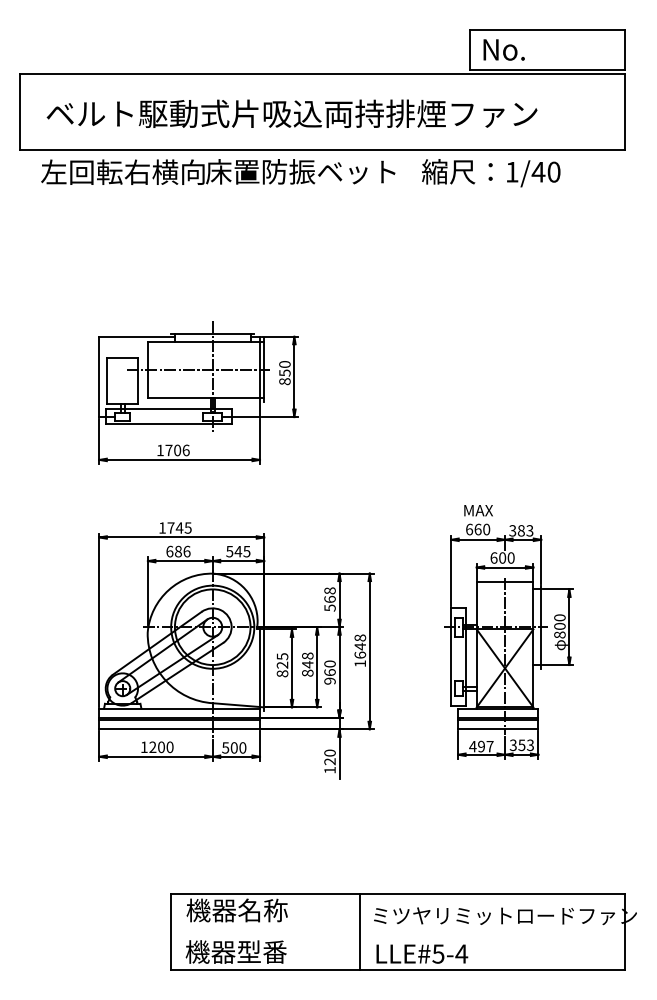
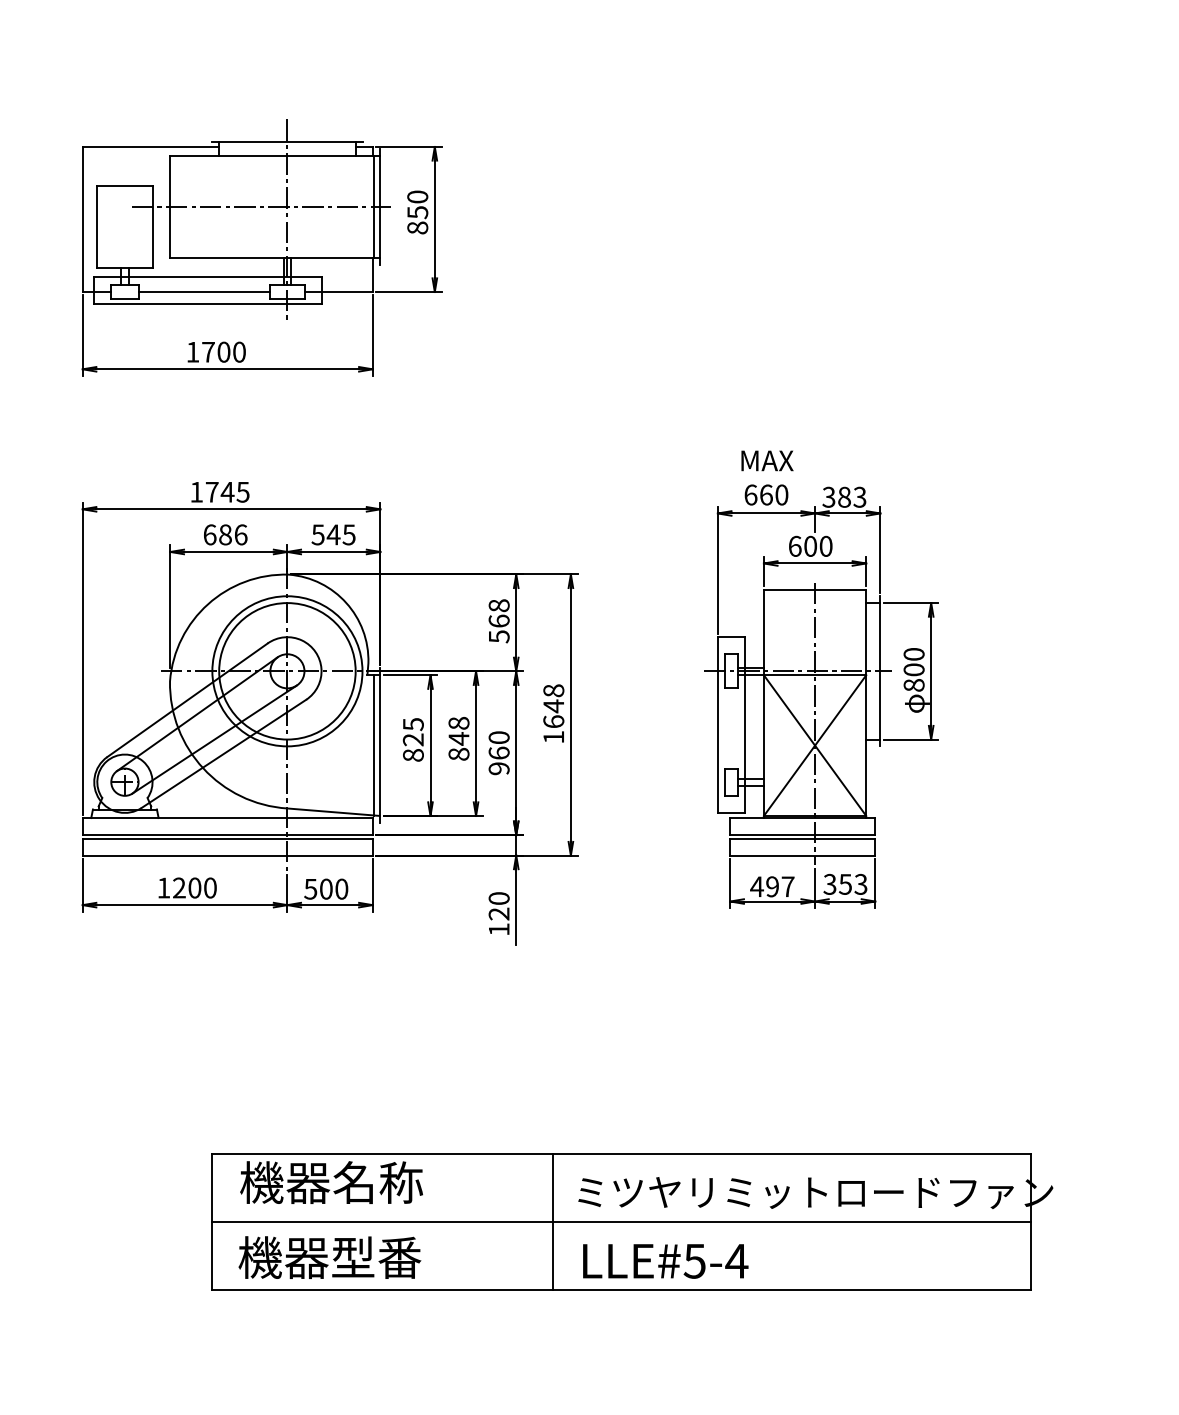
line: (166, 417) -> (203, 292), added
text: (185, 450) -> (238, 352), 1706 -> 1700
line: (397, 932) -> (620, 1222), added

